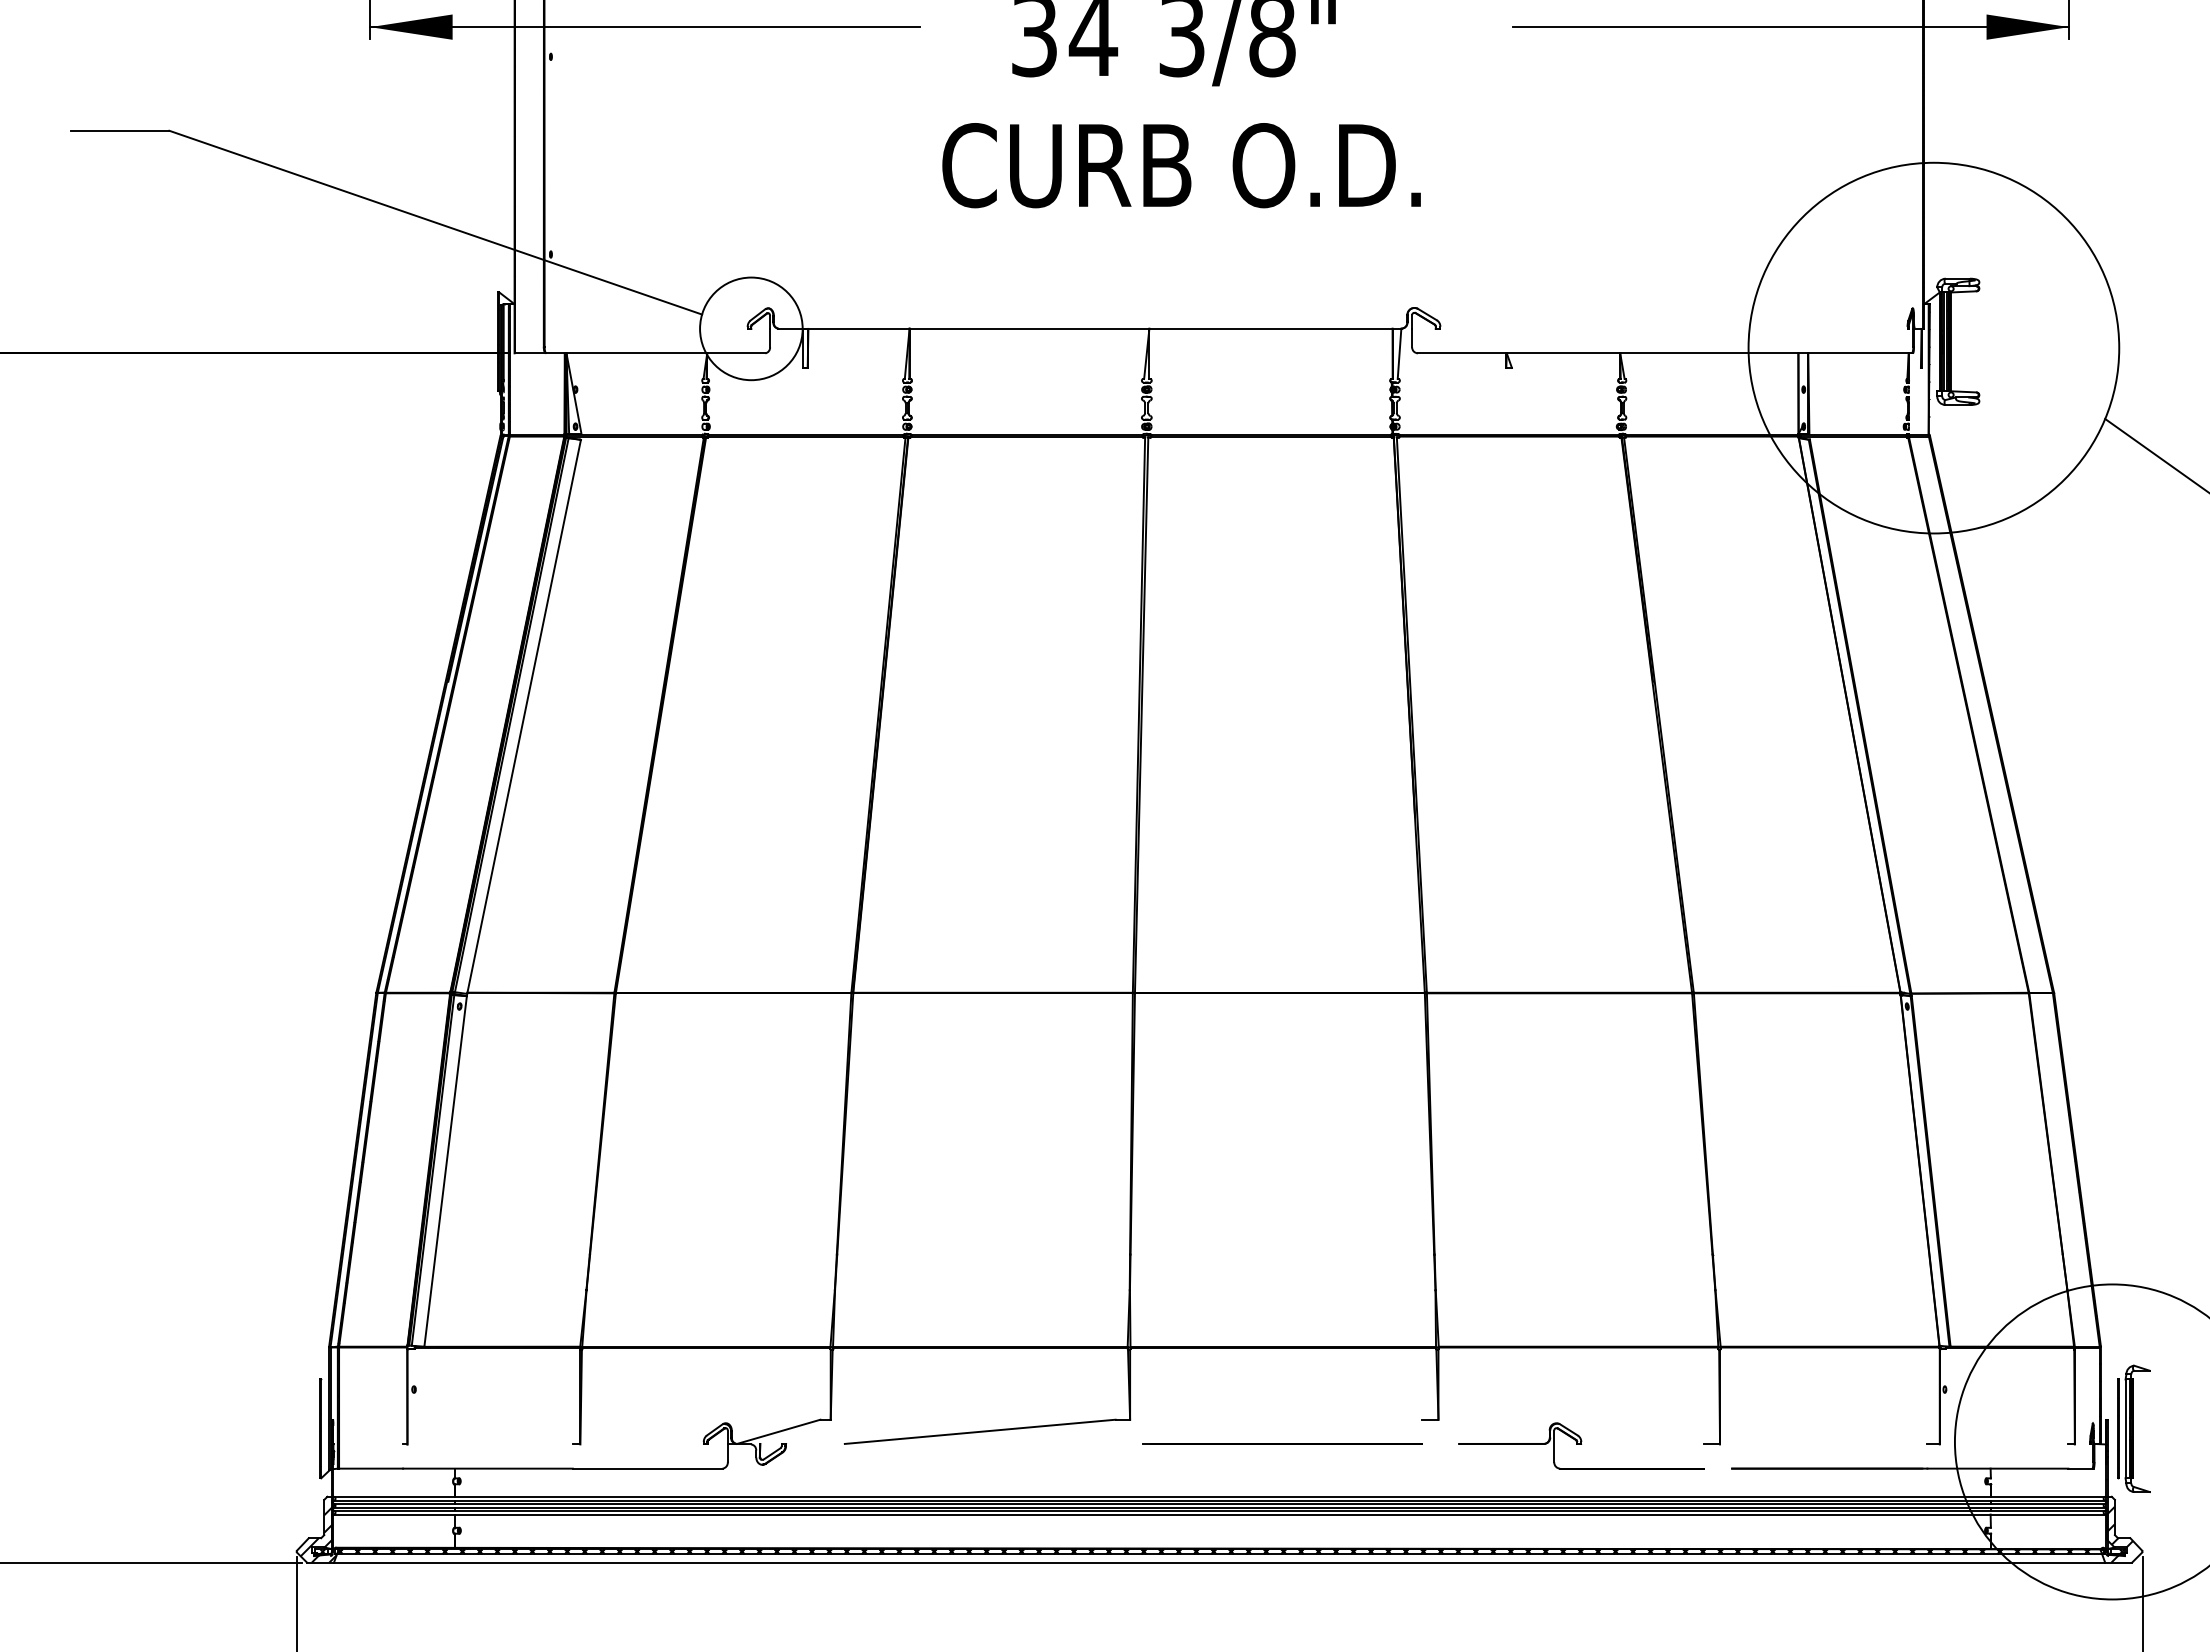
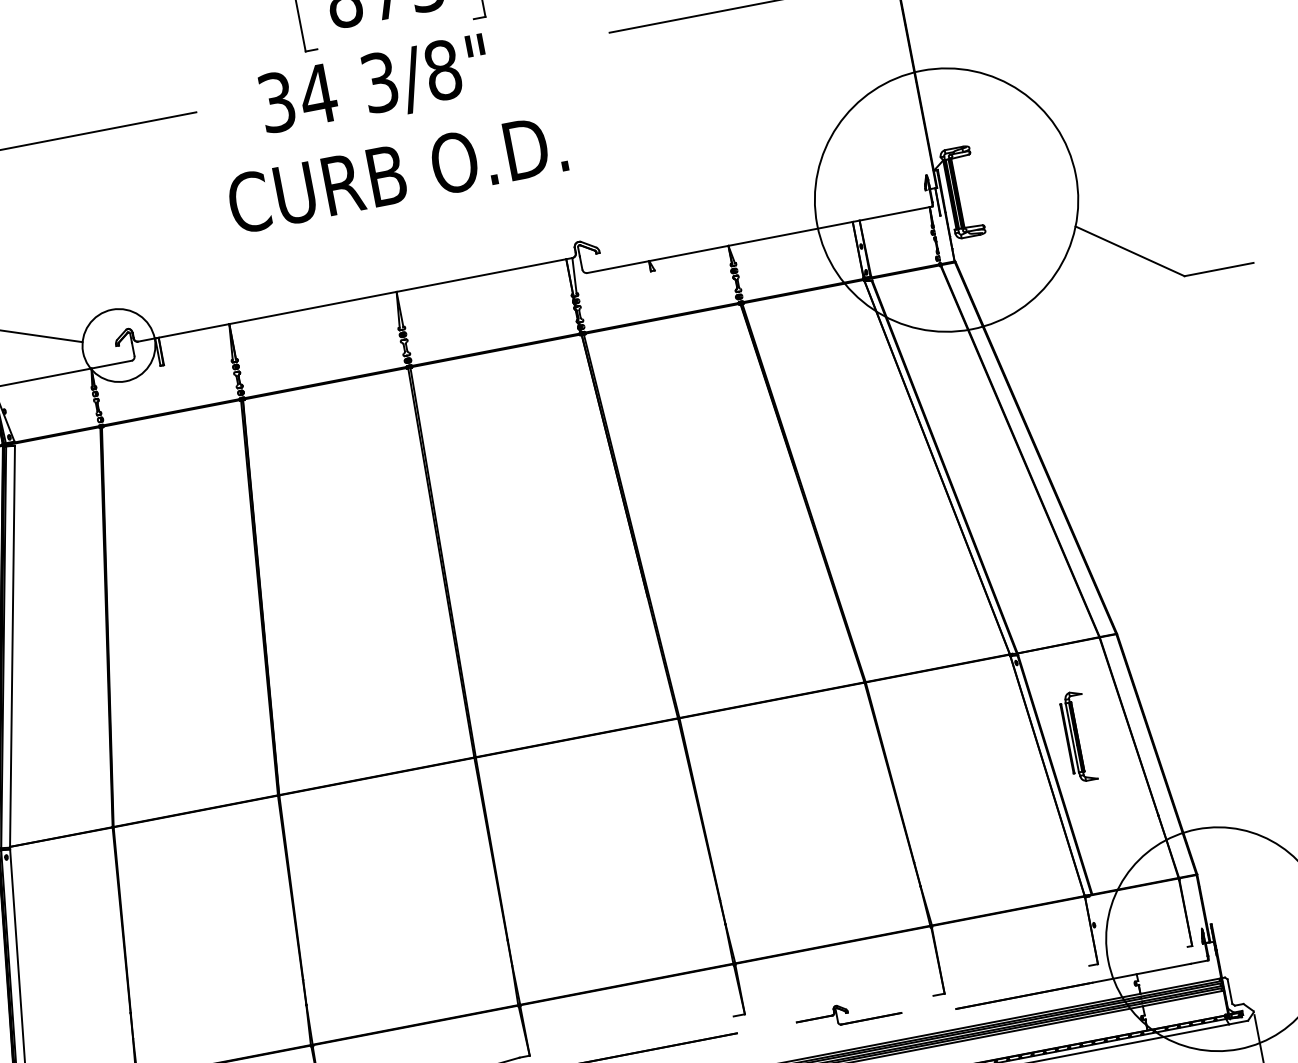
part: (2133, 1428) -> (1077, 736), moved
part: (1581, 1445) -> (848, 1013), size x0.6
hatch: (2117, 1534) -> (1234, 1003), removed

